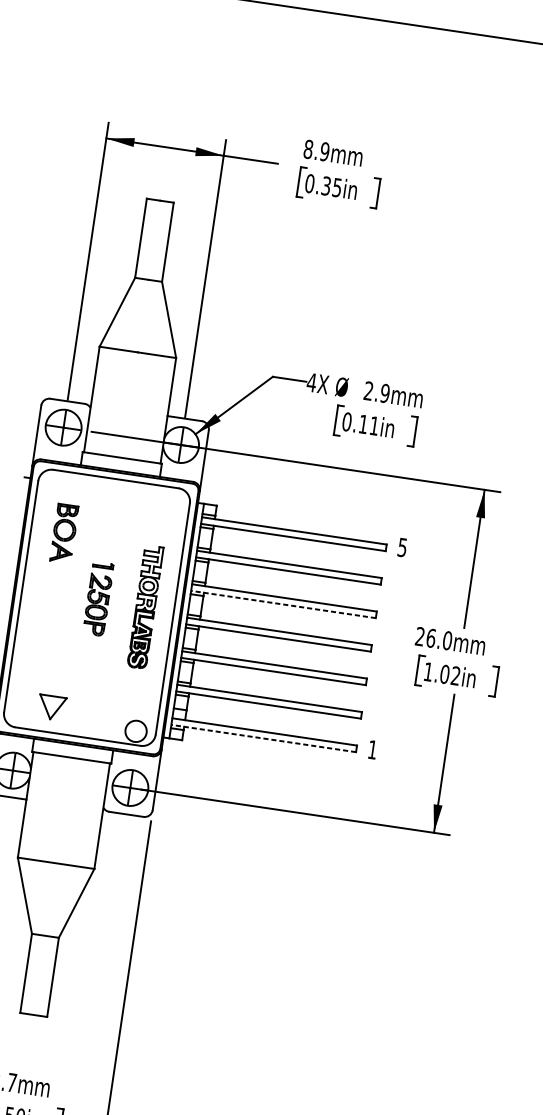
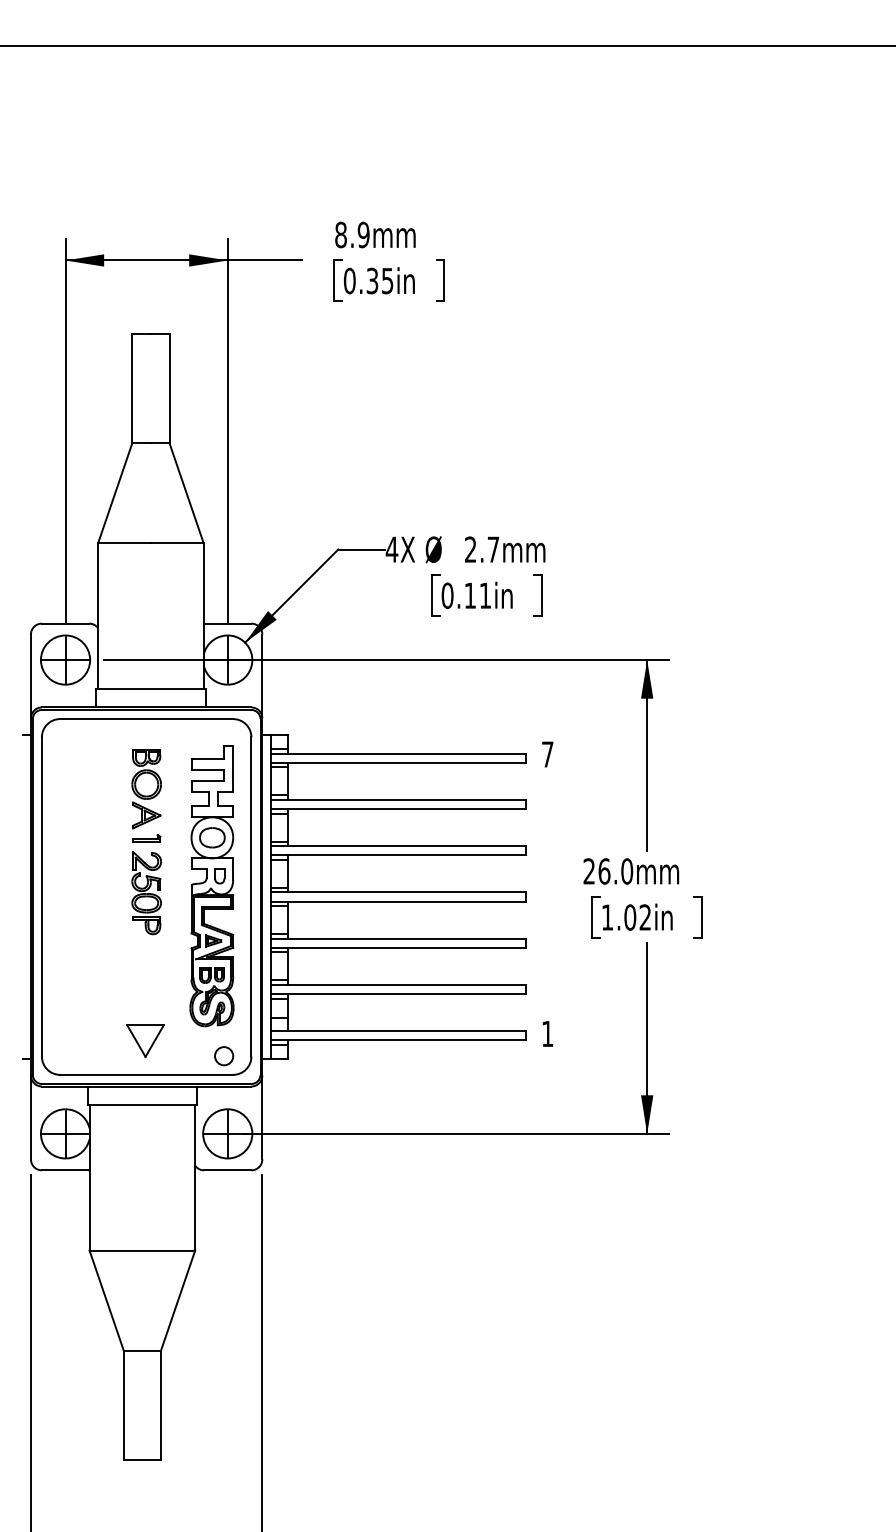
text: (385, 393) -> (493, 549), 2.9mm -> 2.7mm
part: (64, 533) -> (146, 789), moved
text: (402, 547) -> (547, 754), 5 -> 7
line: (283, 604) -> (398, 855), dashed -> solid
part: (145, 607) -> (211, 886), size x1.67
part: (51, 707) -> (145, 1040), moved
circle: (136, 731) -> (224, 1056), size x0.62
line: (263, 738) -> (398, 1040), dashed -> solid

